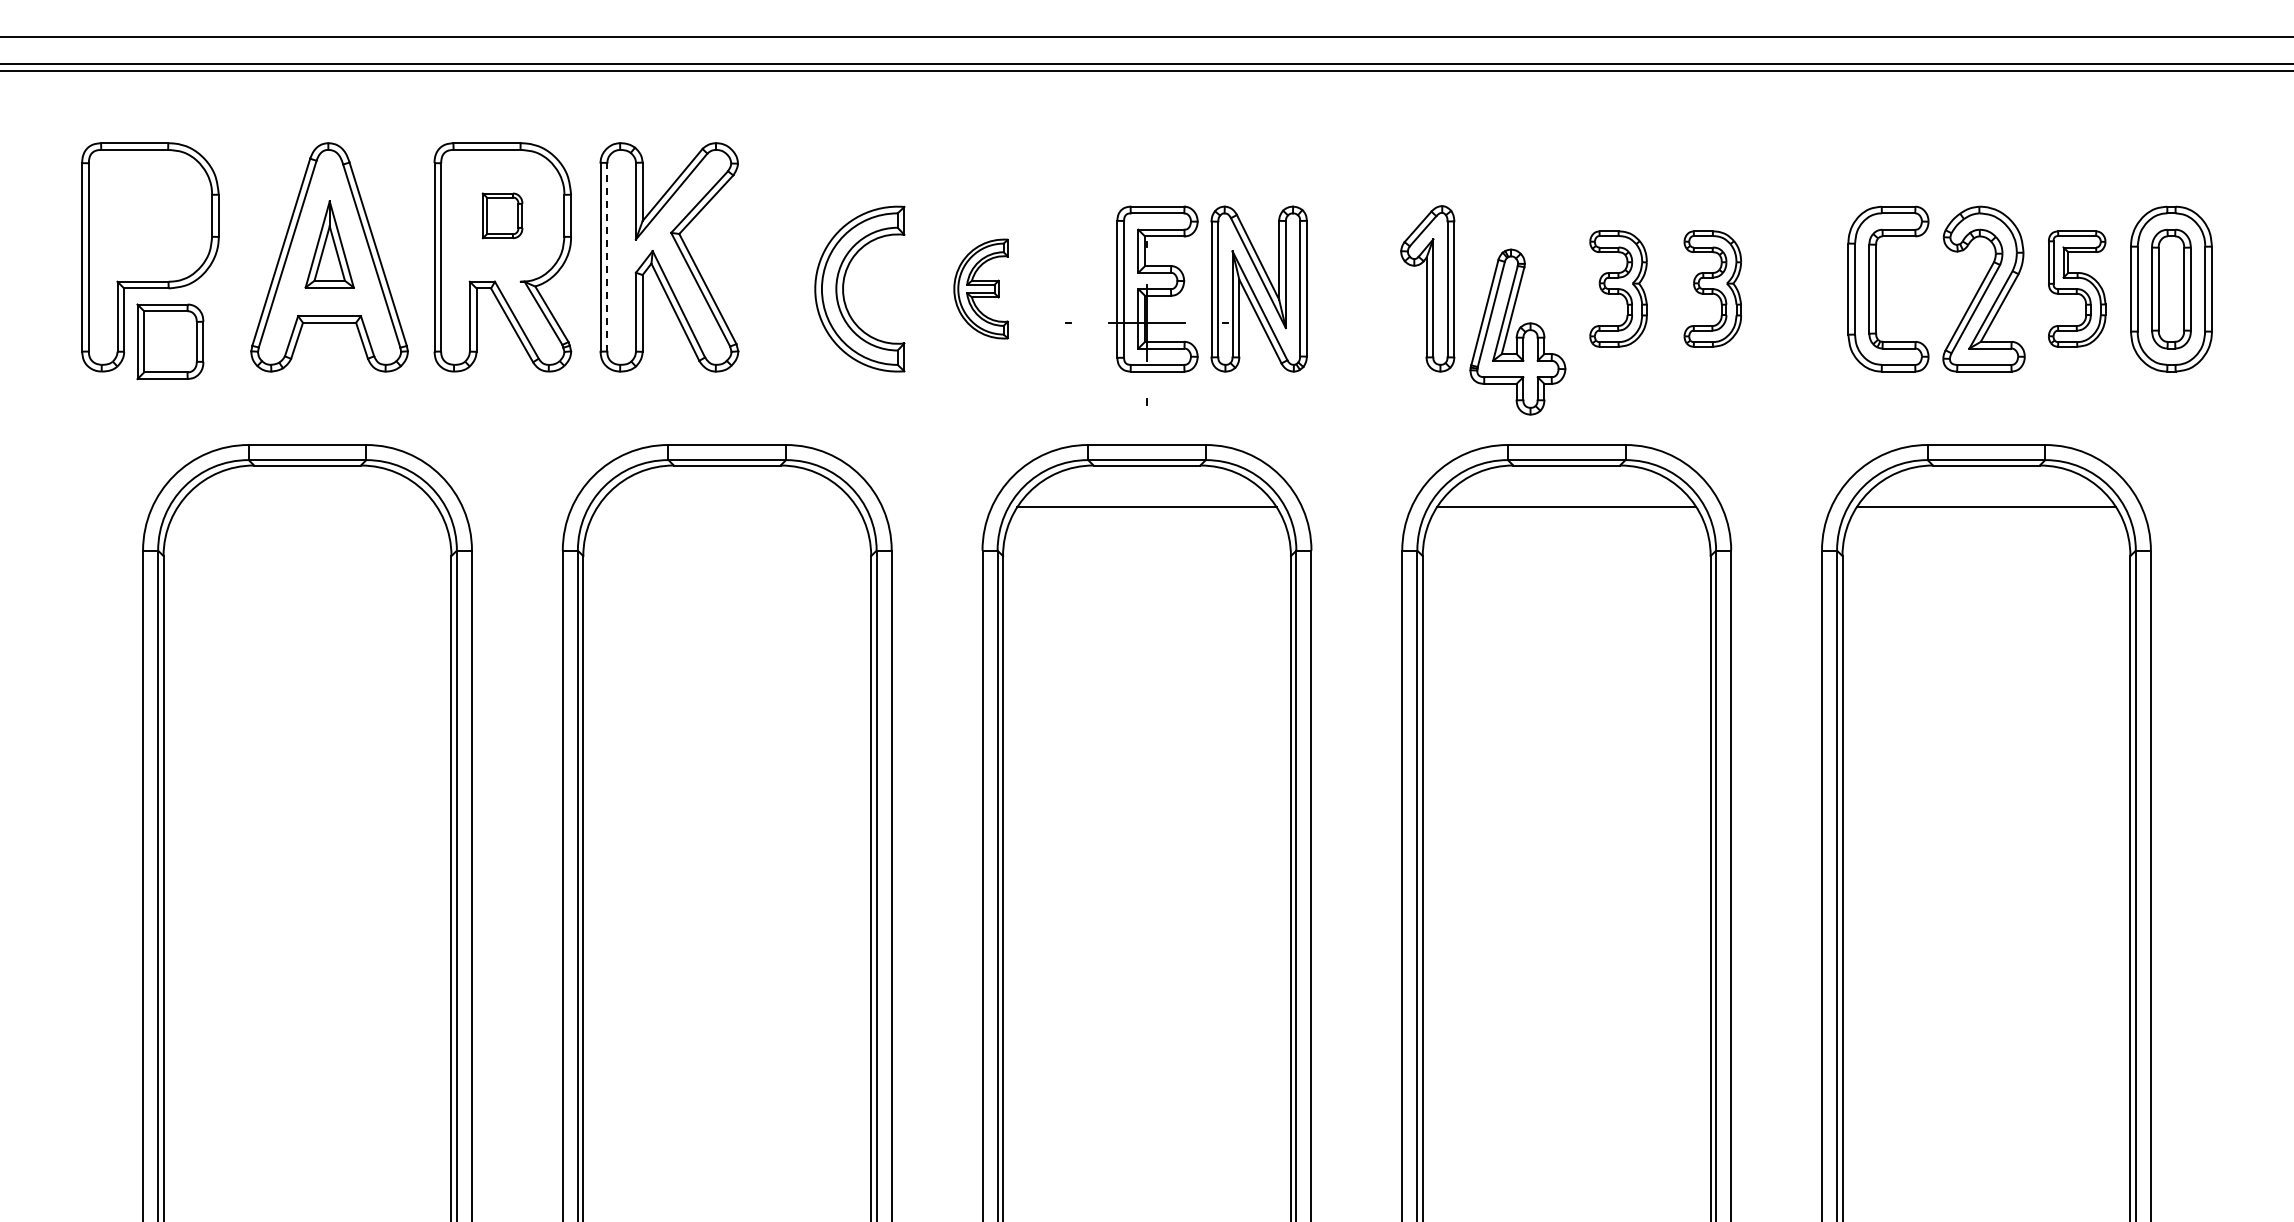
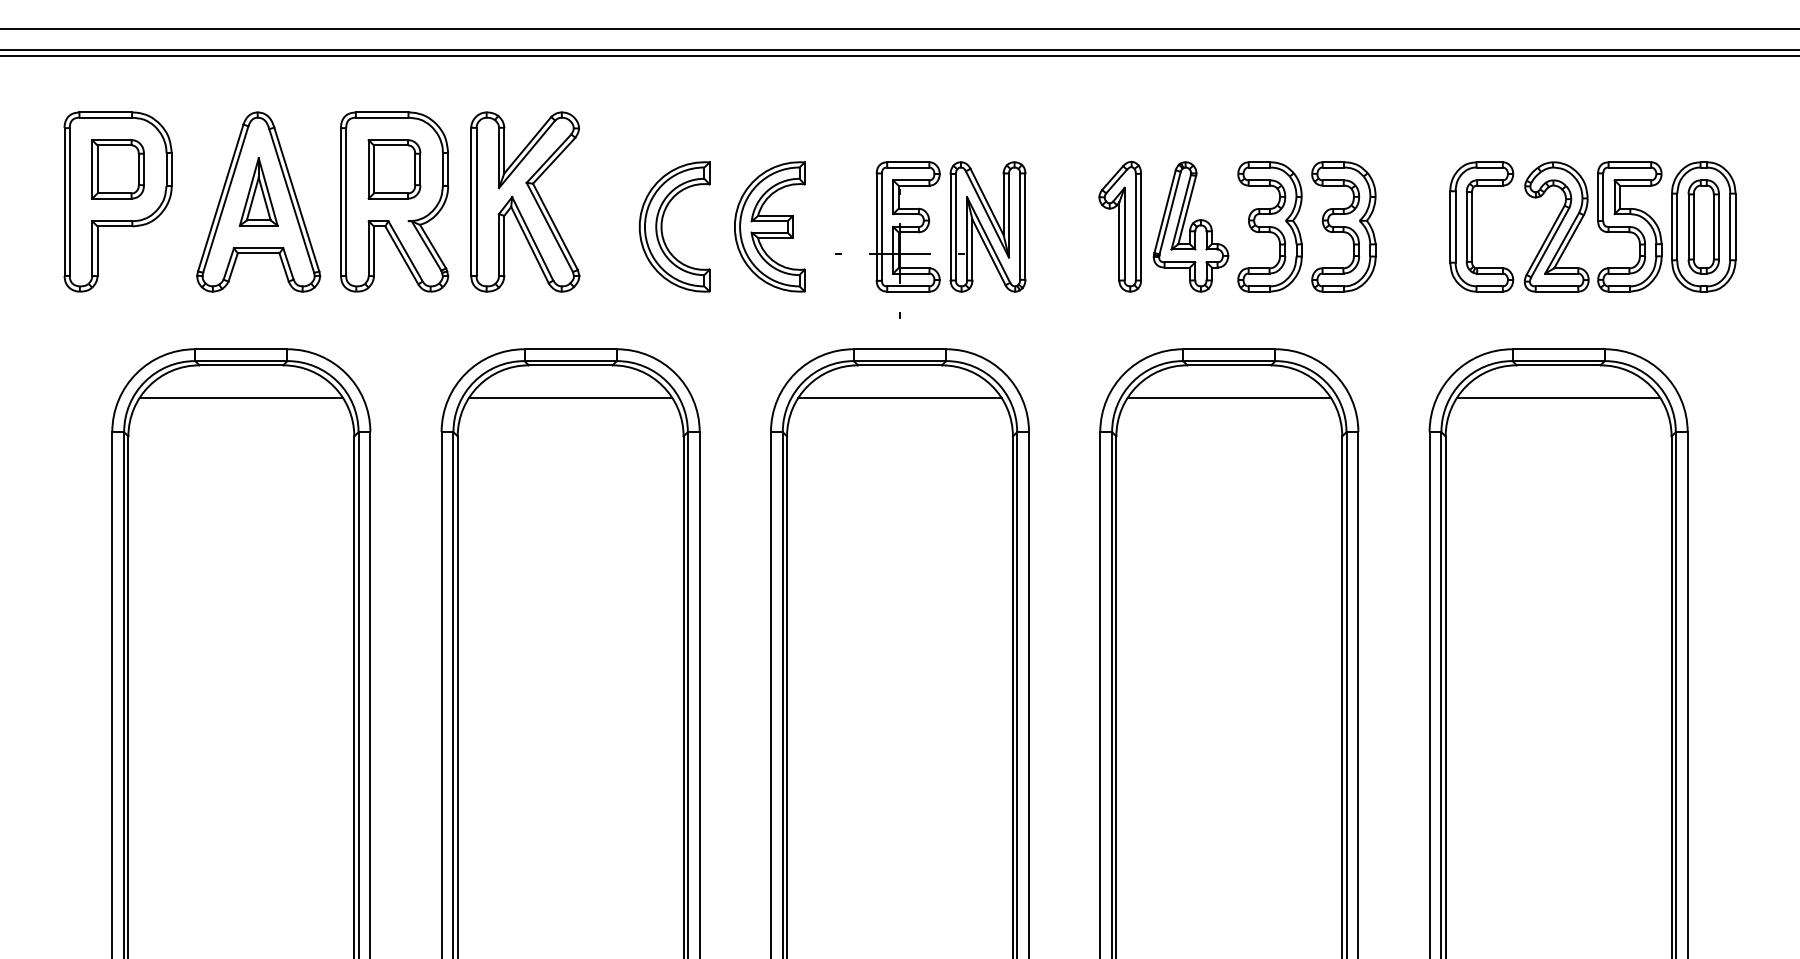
part: (502, 215) -> (394, 169), size x1.67
line: (607, 256) -> (476, 201), dashed -> solid
part: (980, 288) -> (769, 226), size x1.67
part: (1618, 288) -> (1269, 226), size x1.43
part: (1712, 288) -> (1343, 226), size x1.43
part: (2076, 288) -> (1629, 226), size x1.43
part: (1517, 331) -> (1190, 226), moved
part: (170, 341) -> (118, 169), moved
line: (307, 507) -> (241, 398), added
line: (726, 507) -> (570, 398), added

